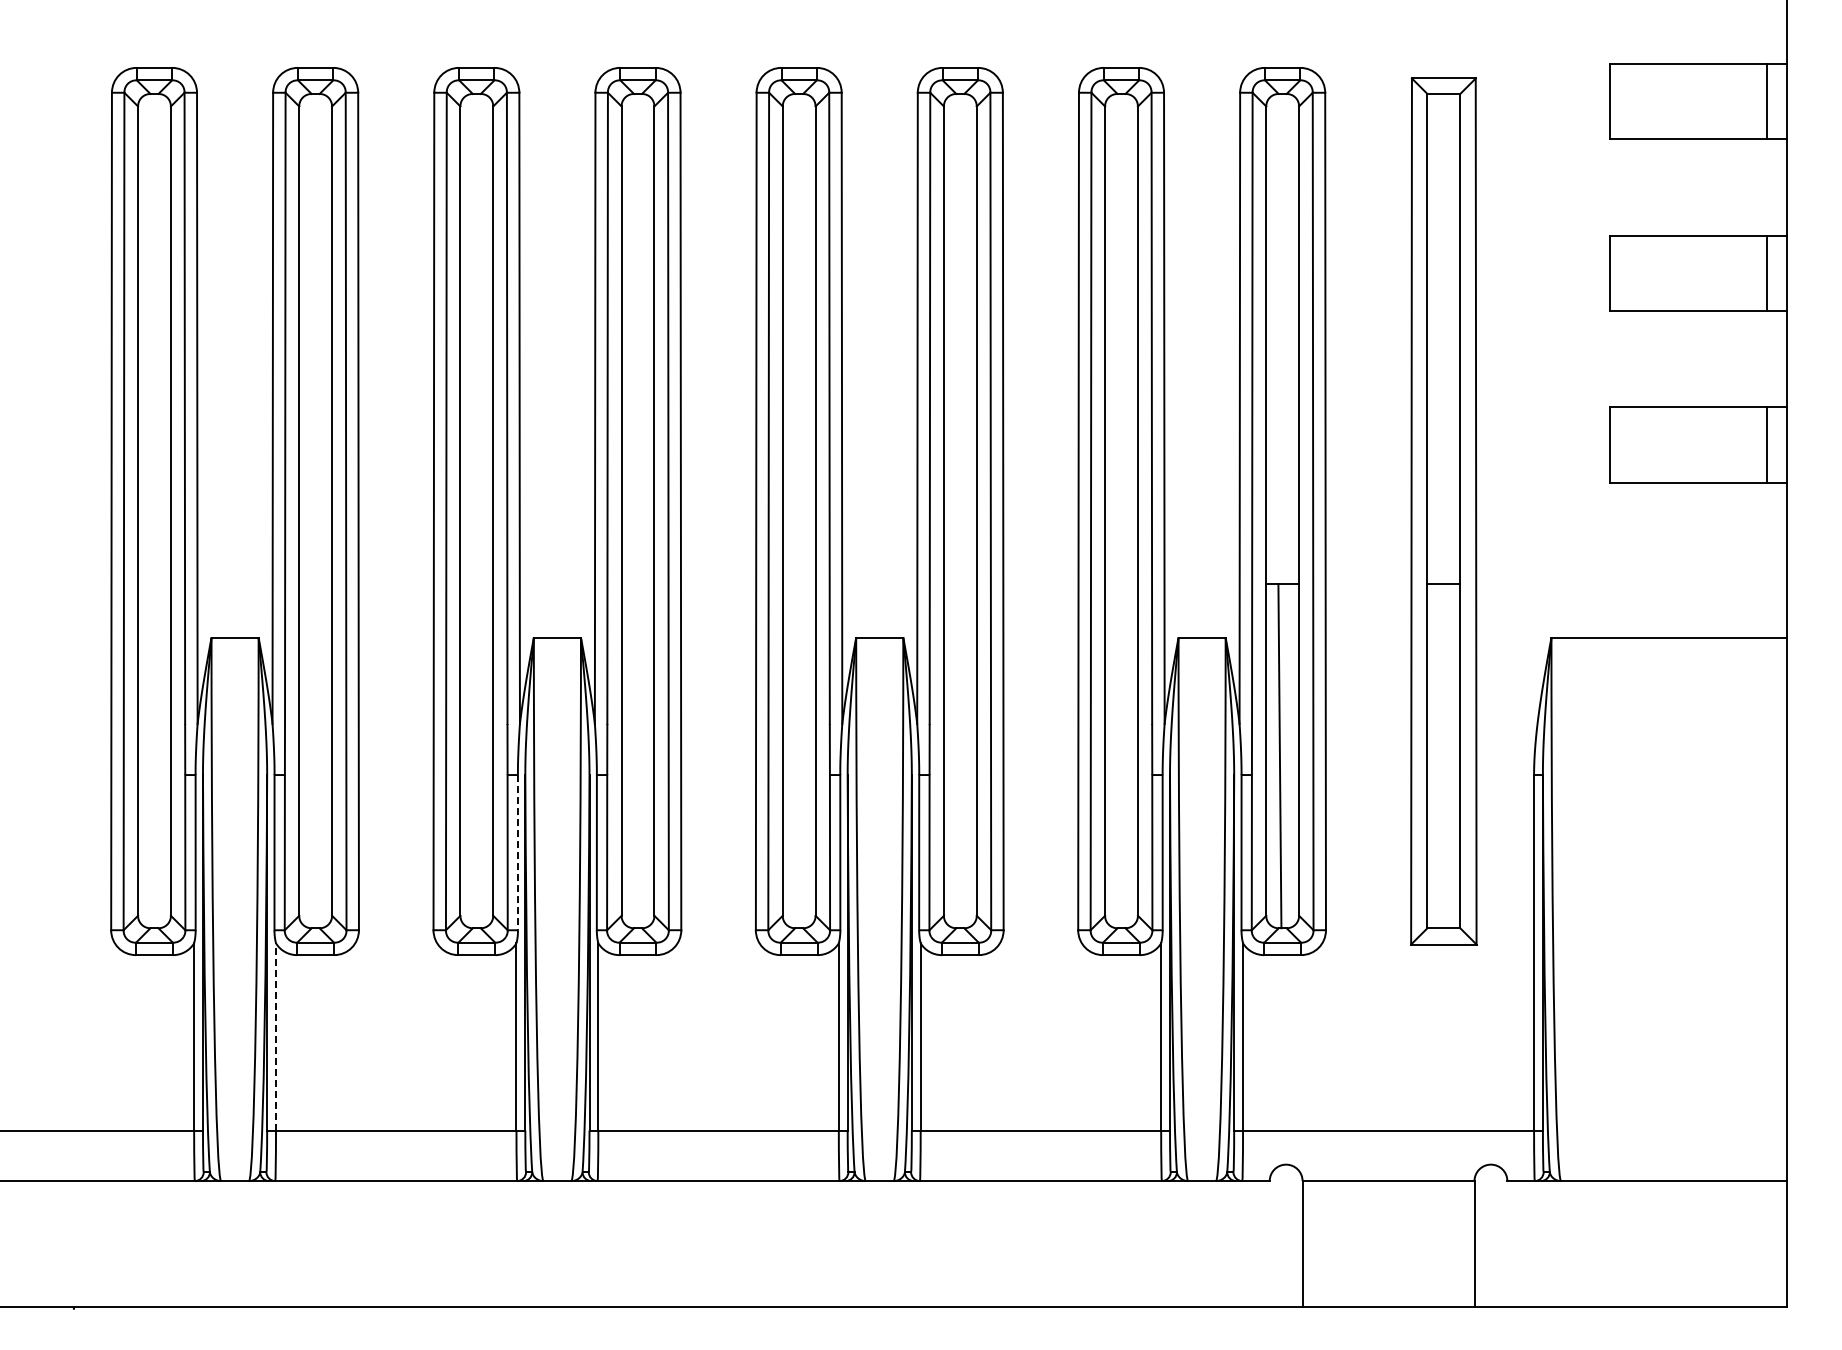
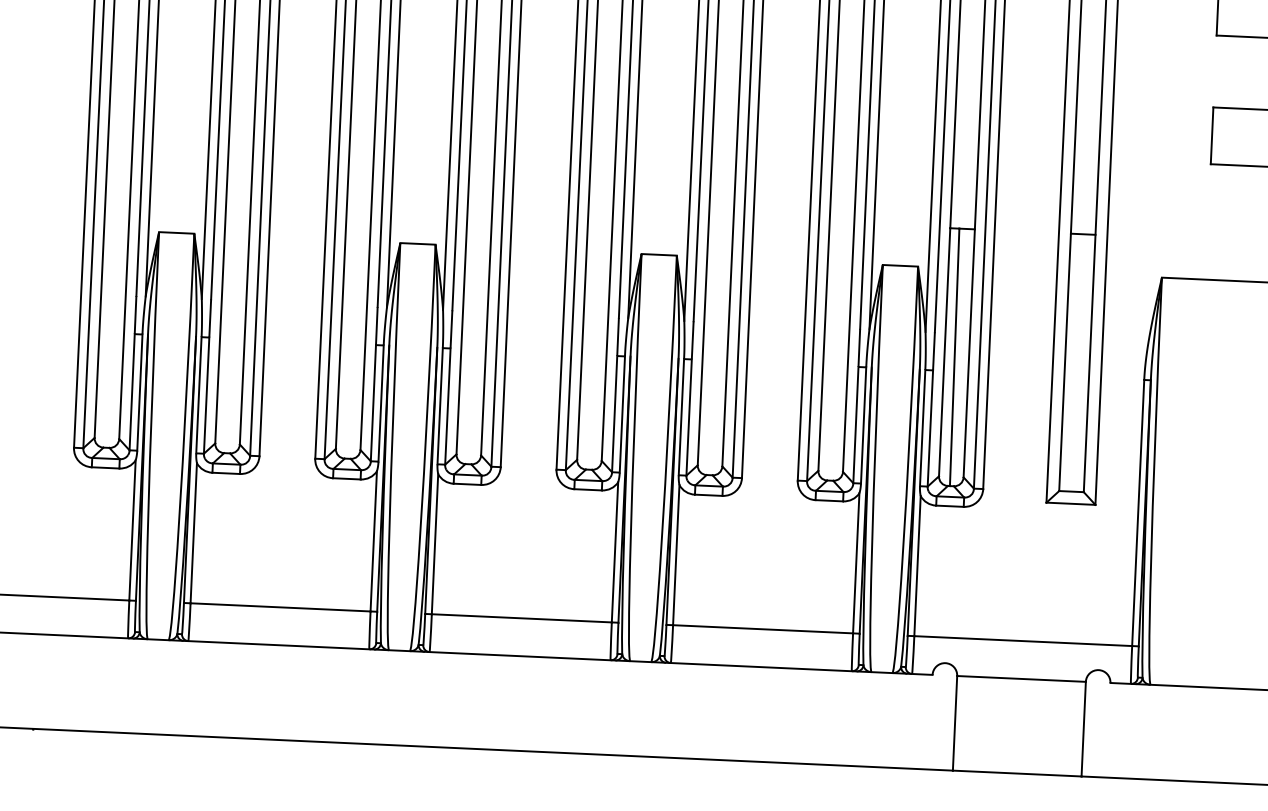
line: (517, 852) -> (380, 403), dashed -> solid
line: (276, 1036) -> (194, 532), dashed -> solid

